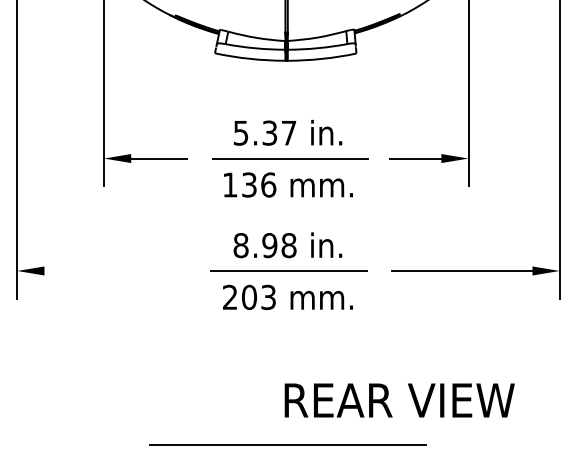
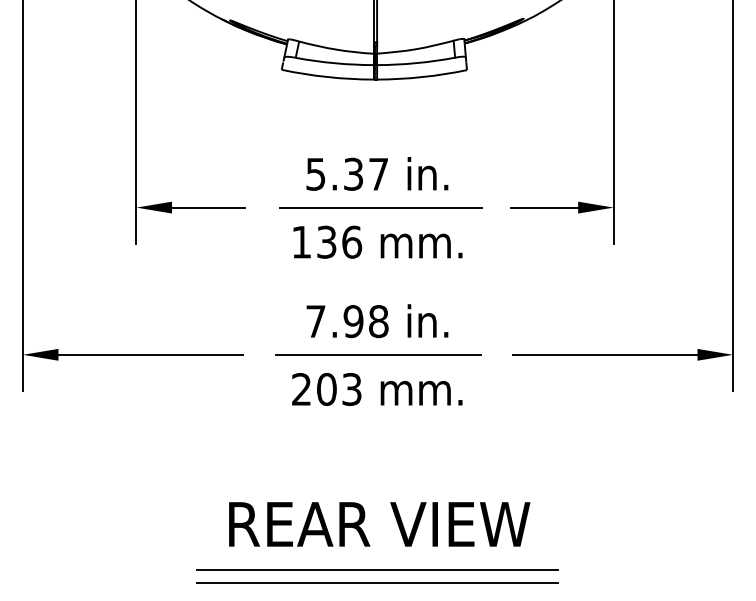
text: (240, 245) -> (315, 321), 8.98 -> 7.98
line: (106, 270) -> (139, 354), added
text: (399, 400) -> (379, 524), moved
line: (287, 435) -> (376, 570), added

